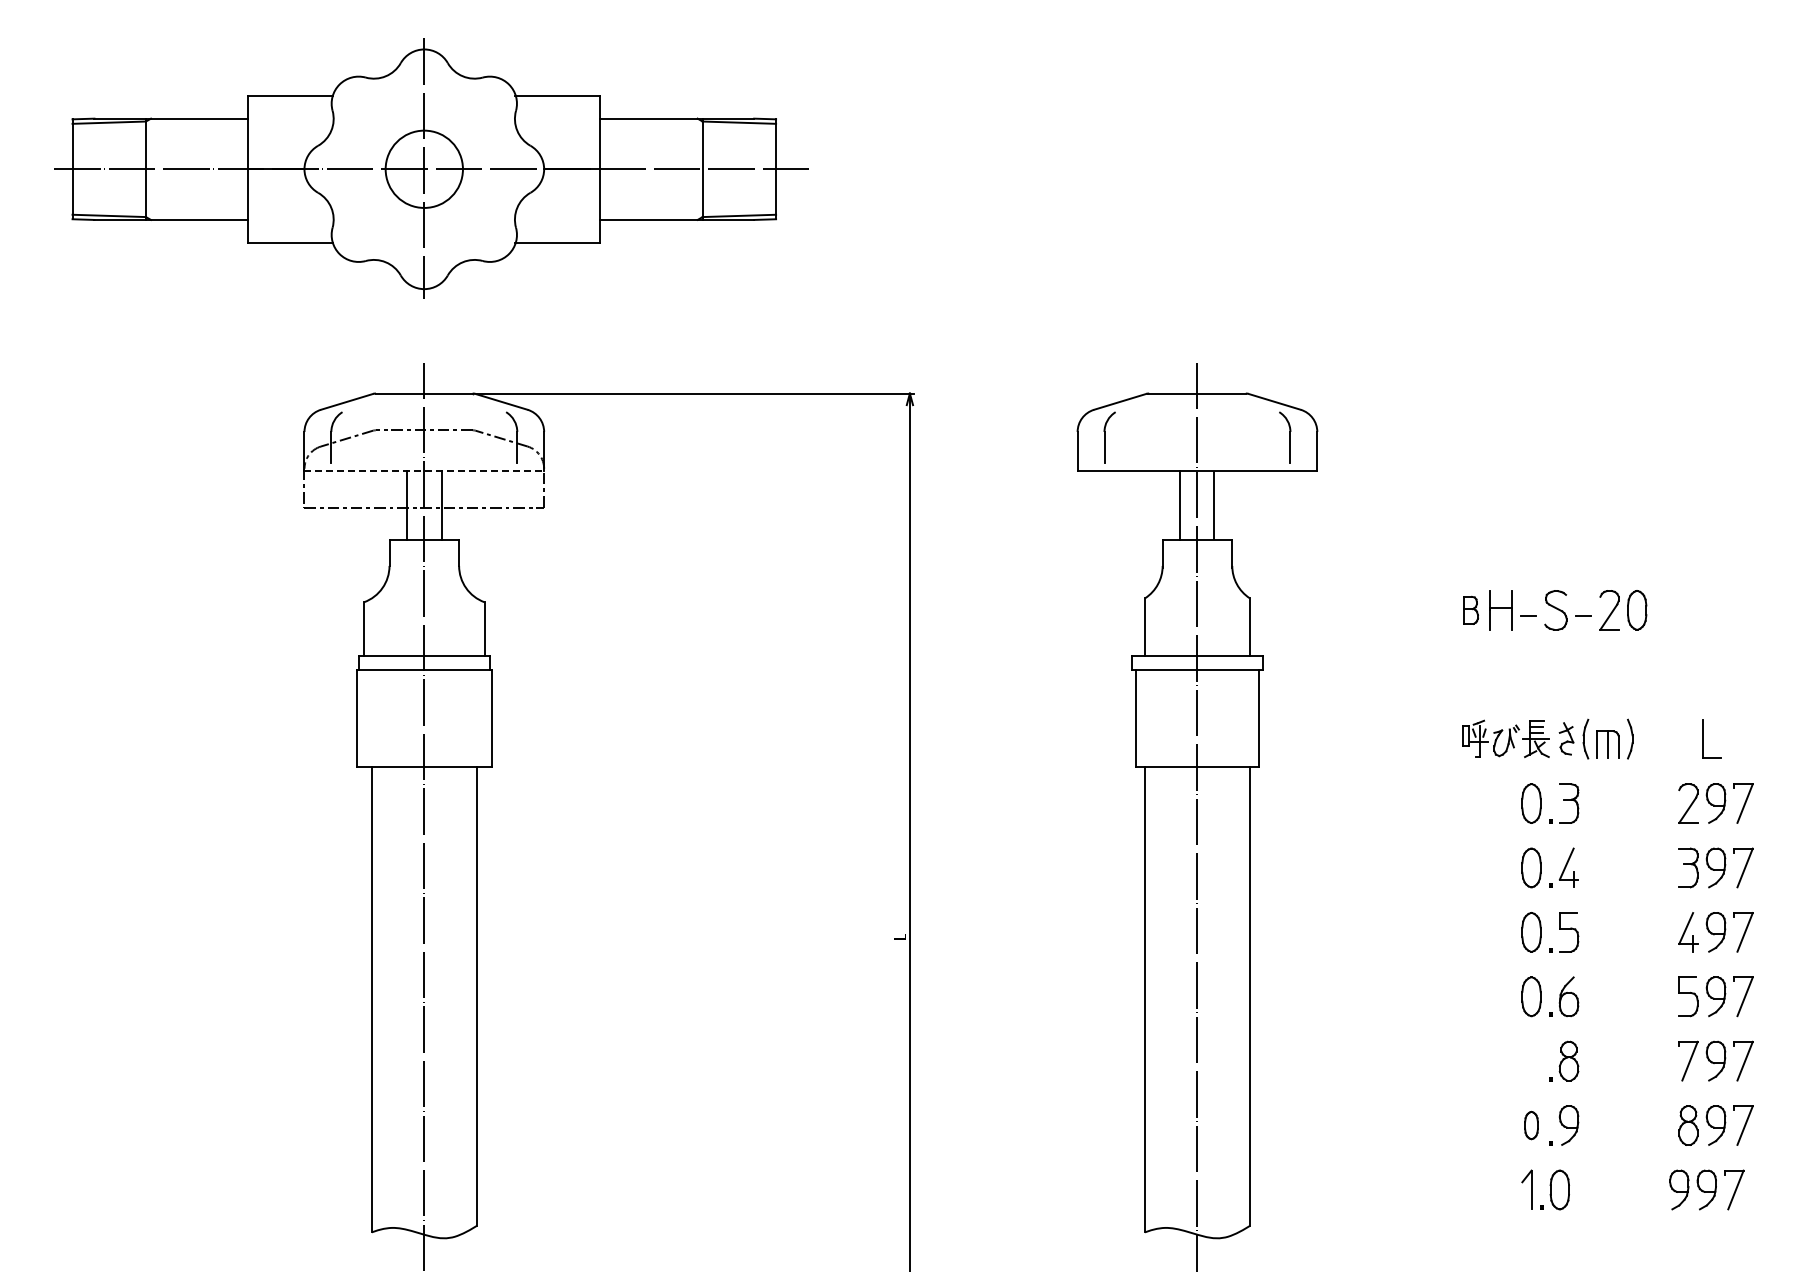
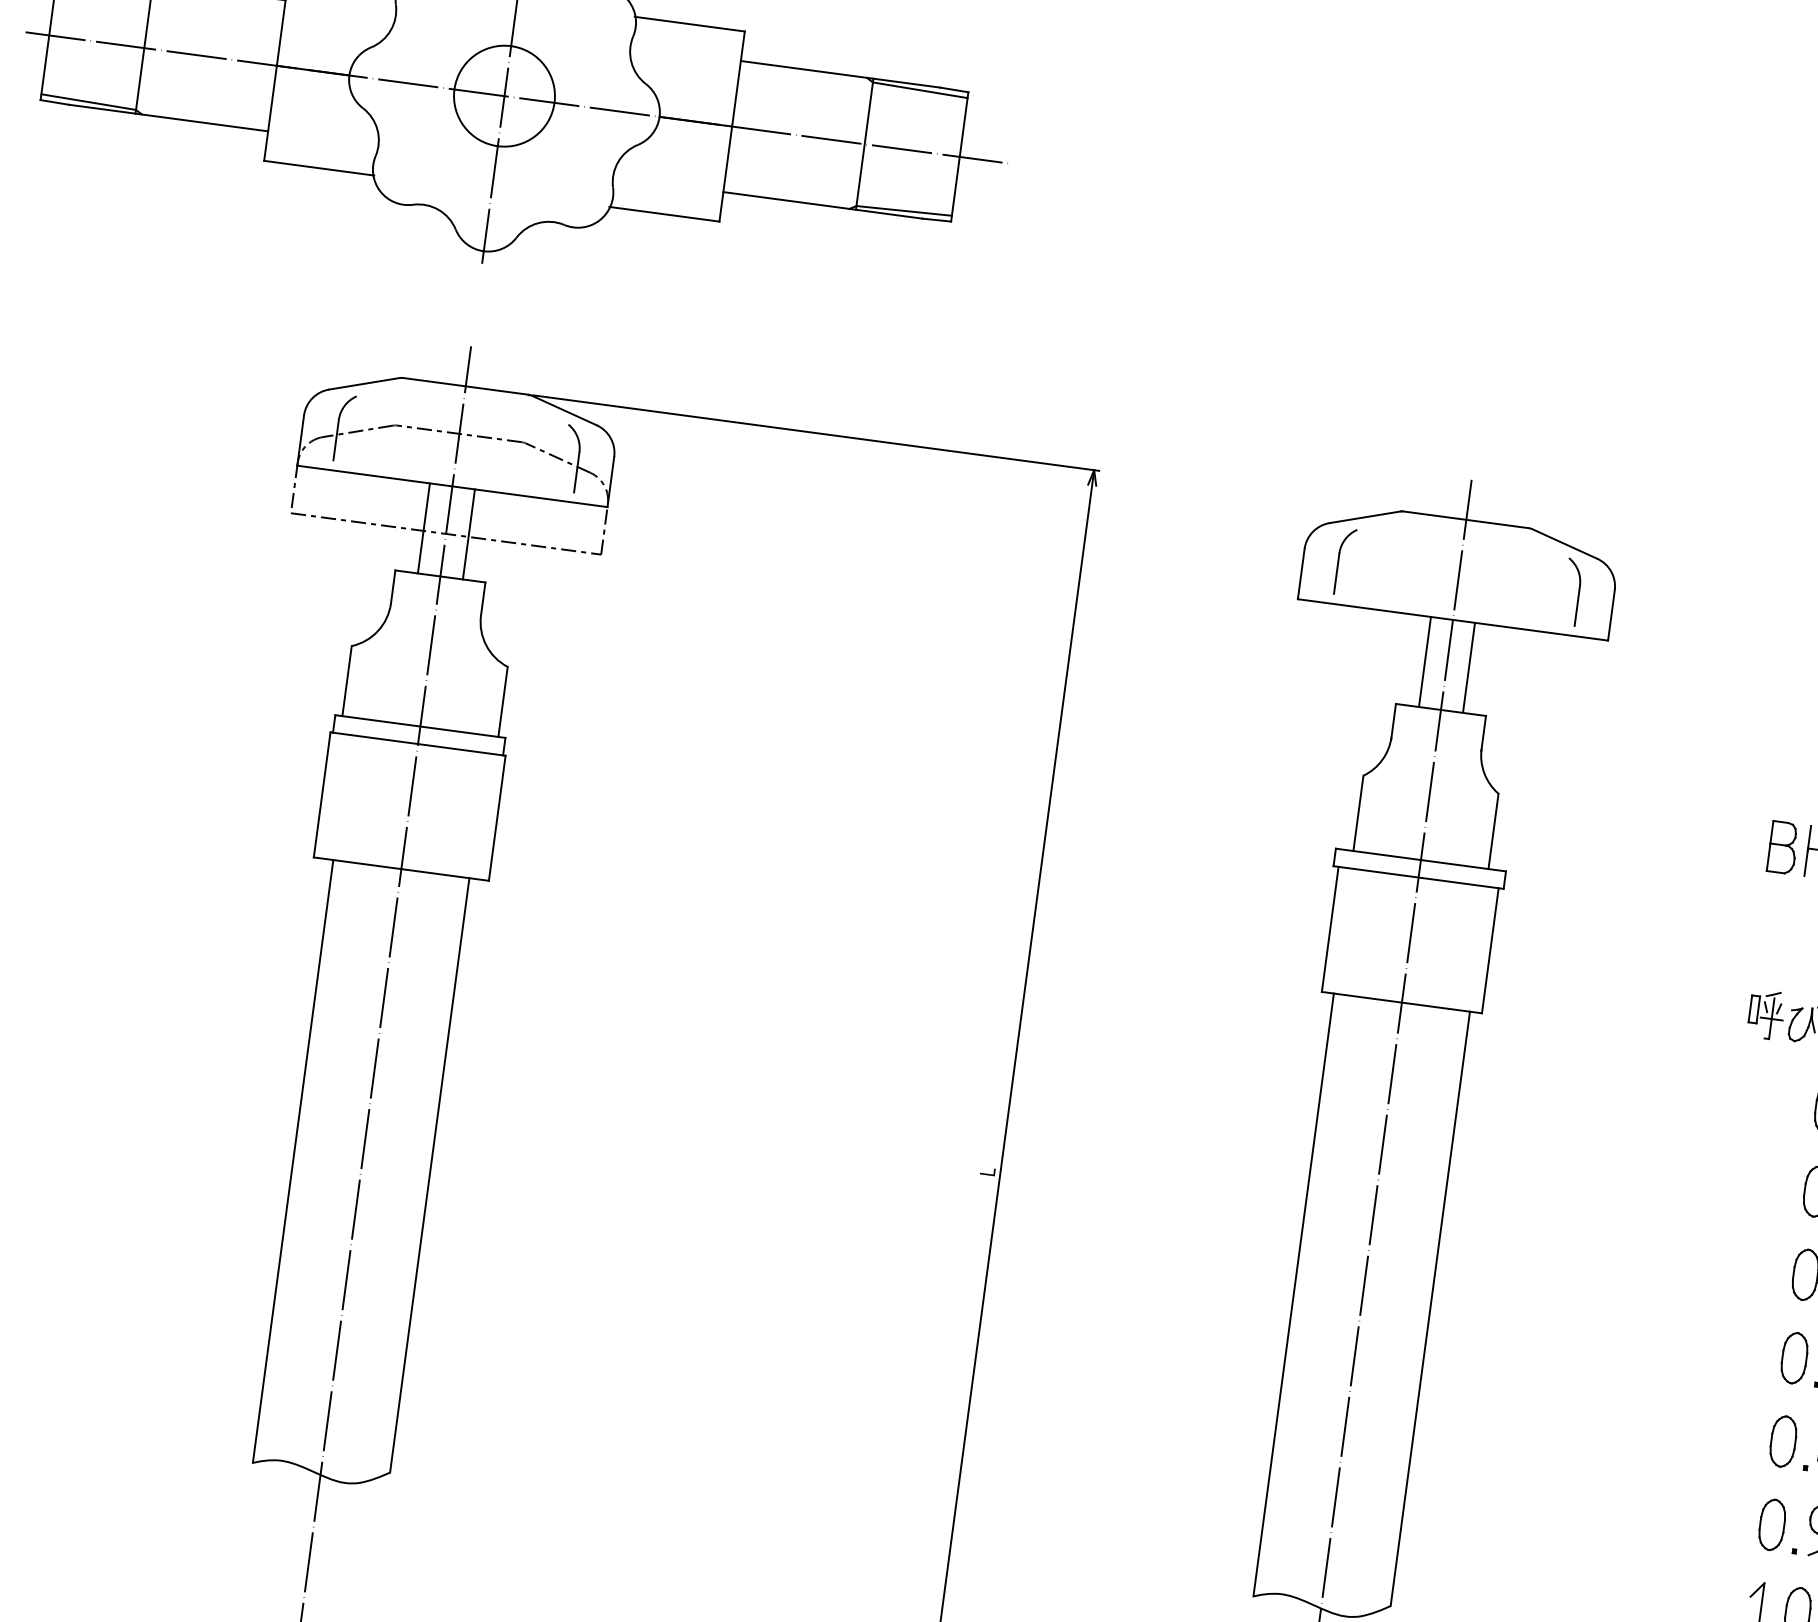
line: (424, 470) -> (452, 486), dashed -> solid
part: (1470, 610) -> (1782, 847), size x1.43
part: (1531, 1060) -> (1783, 1440), added
part: (1531, 1125) -> (1772, 1524), size x1.43

